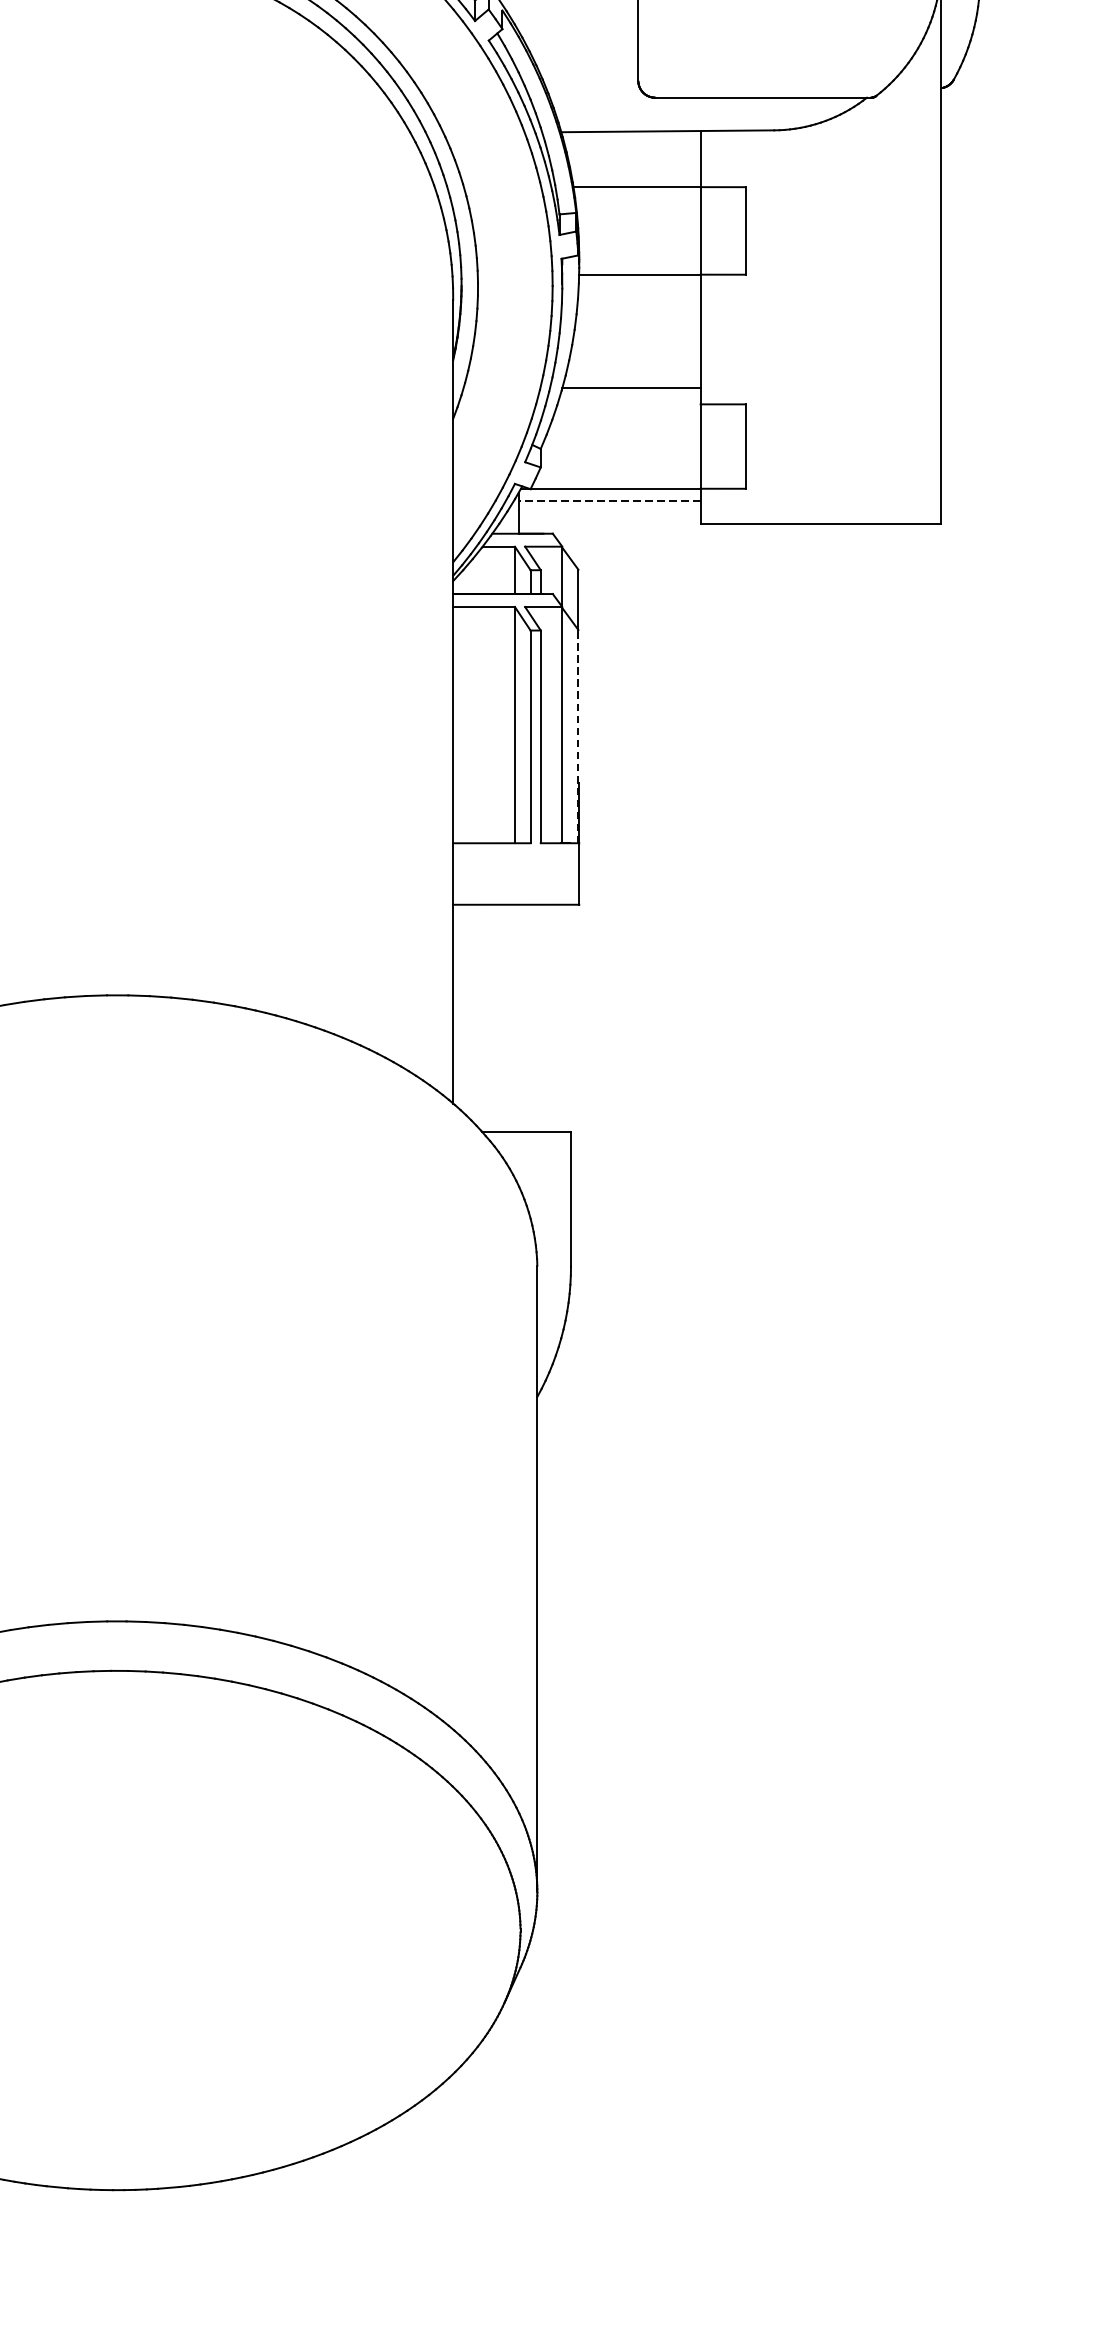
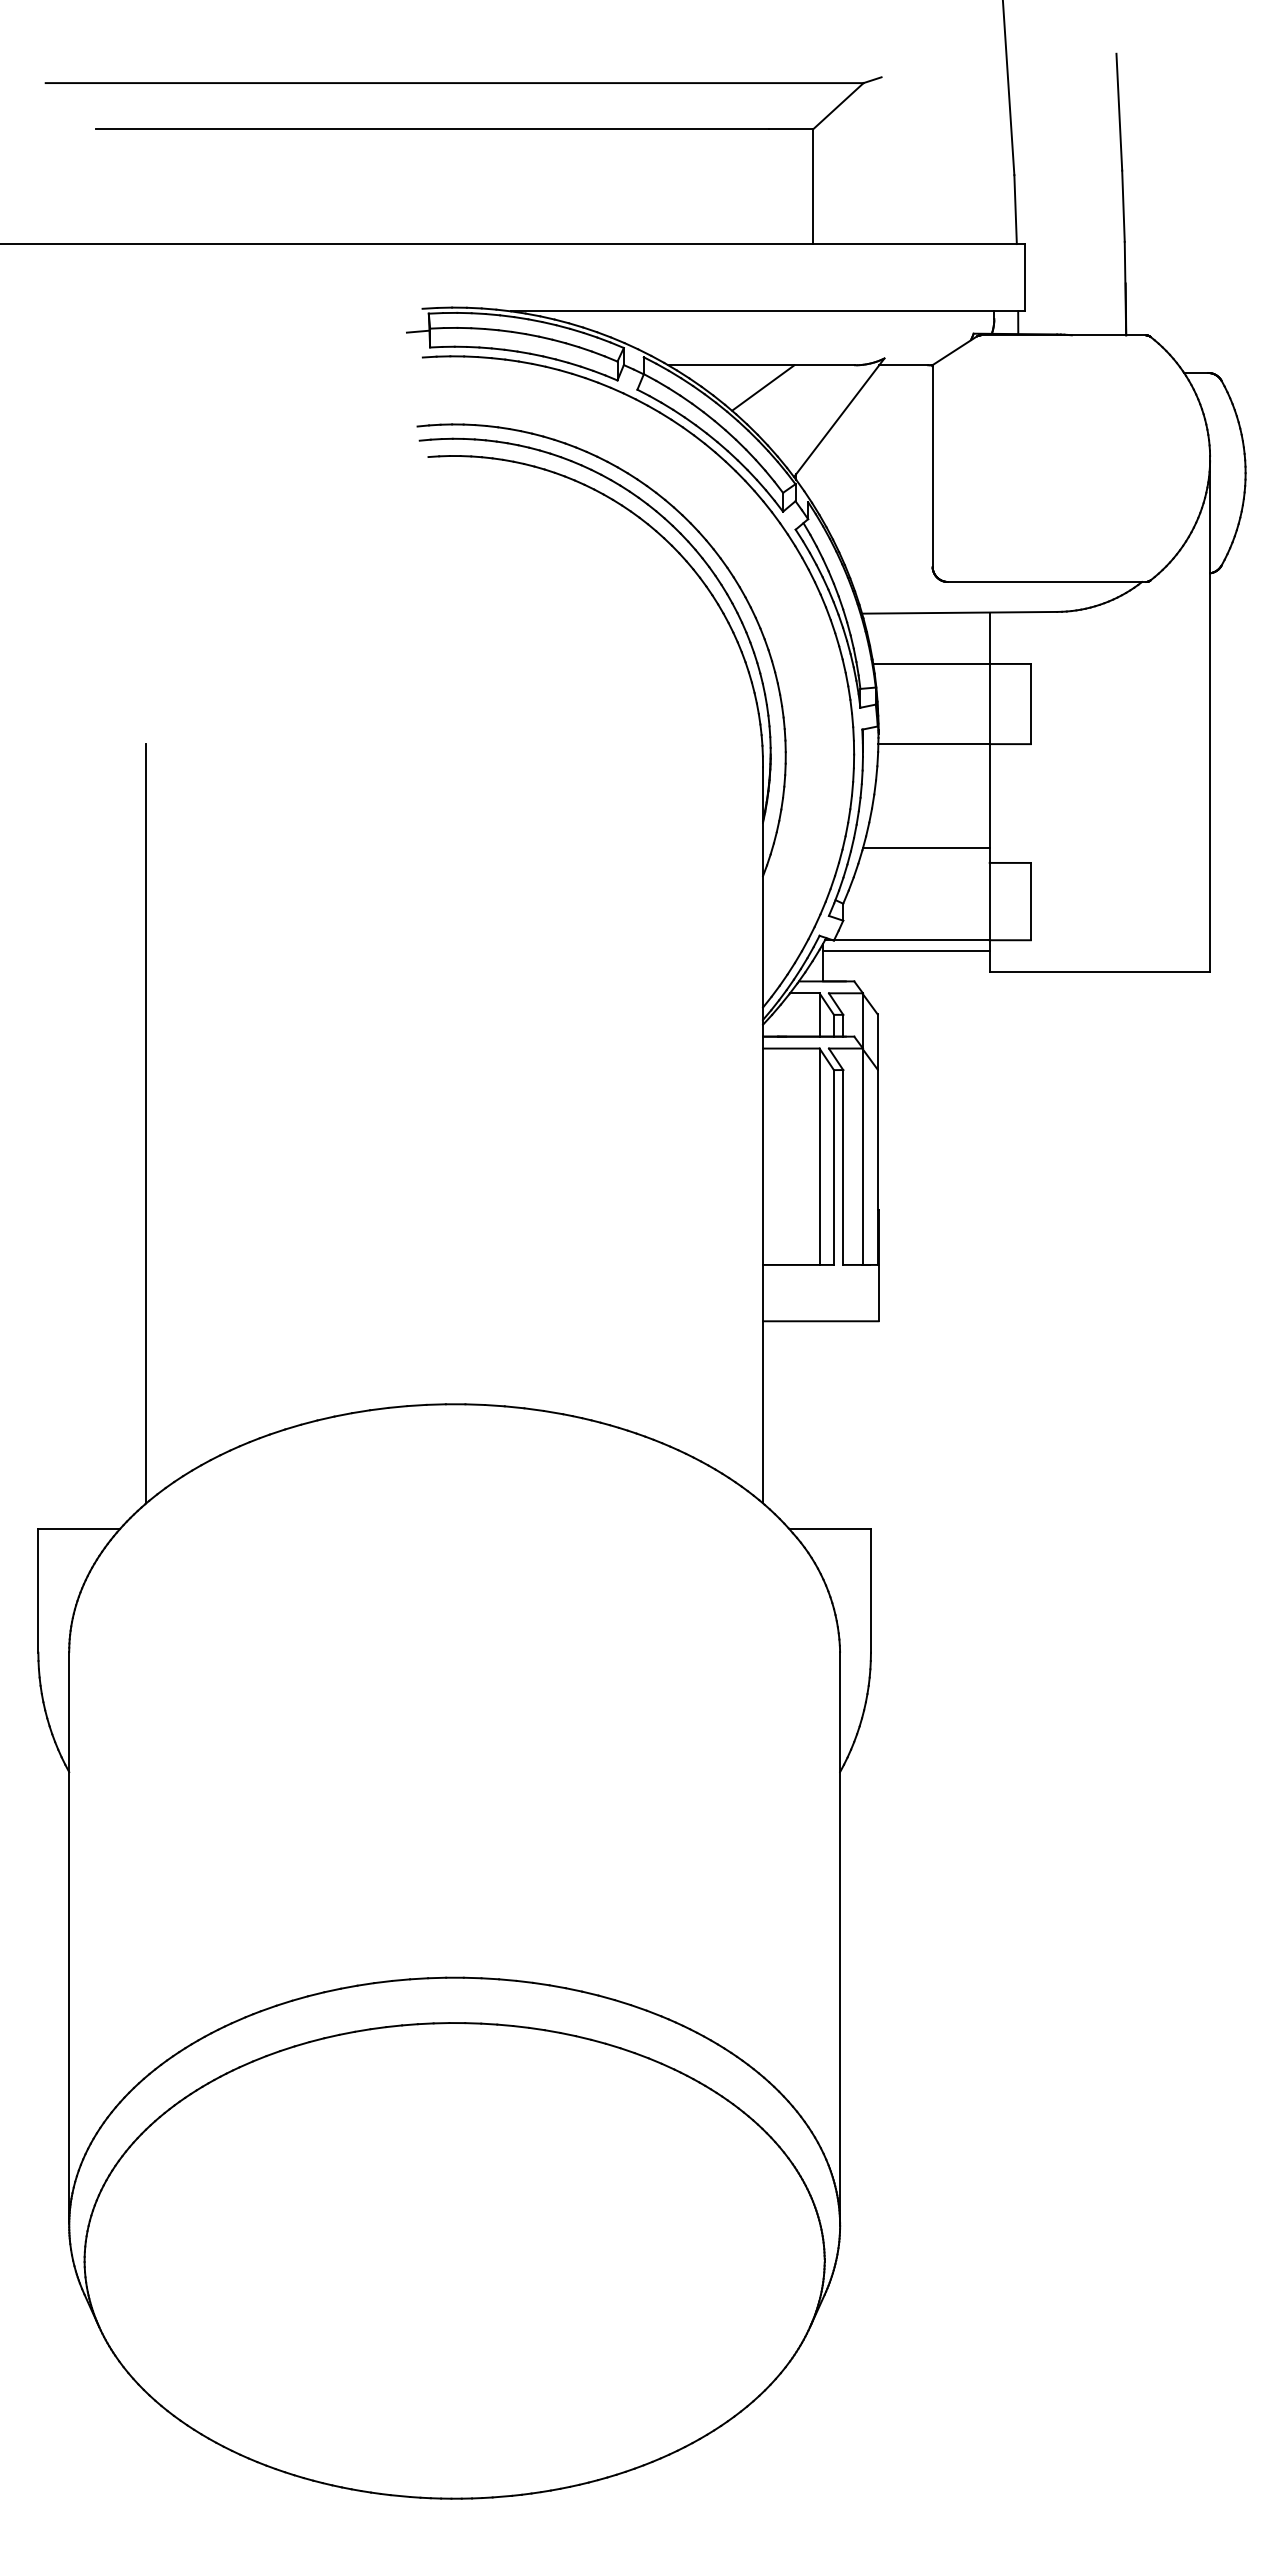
line: (608, 501) -> (905, 951), dashed -> solid
line: (578, 736) -> (877, 1167), dashed -> solid

